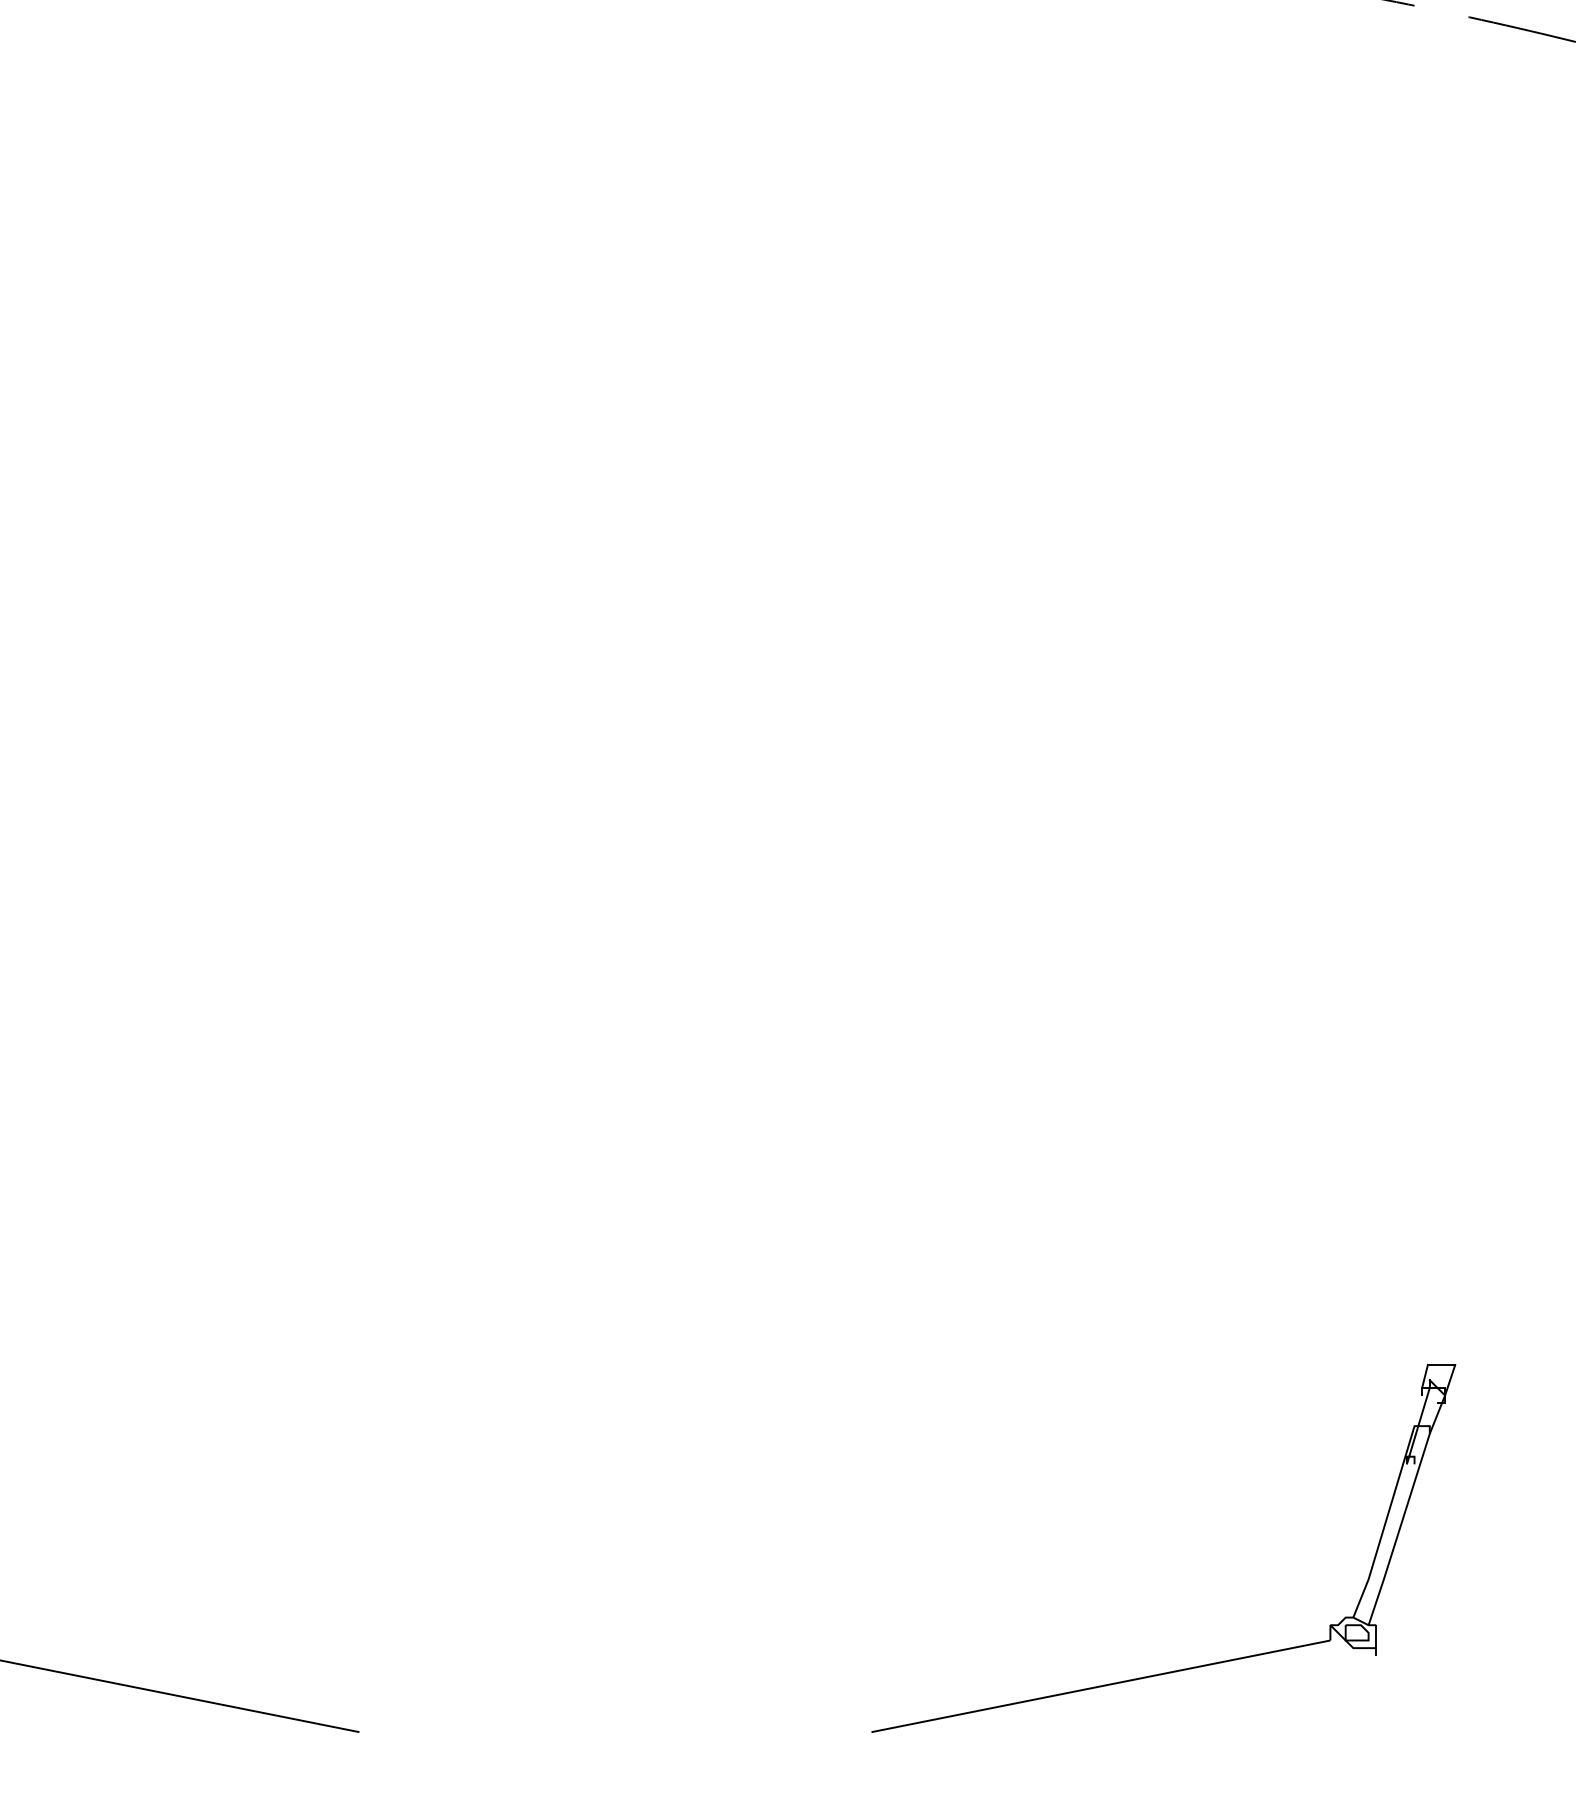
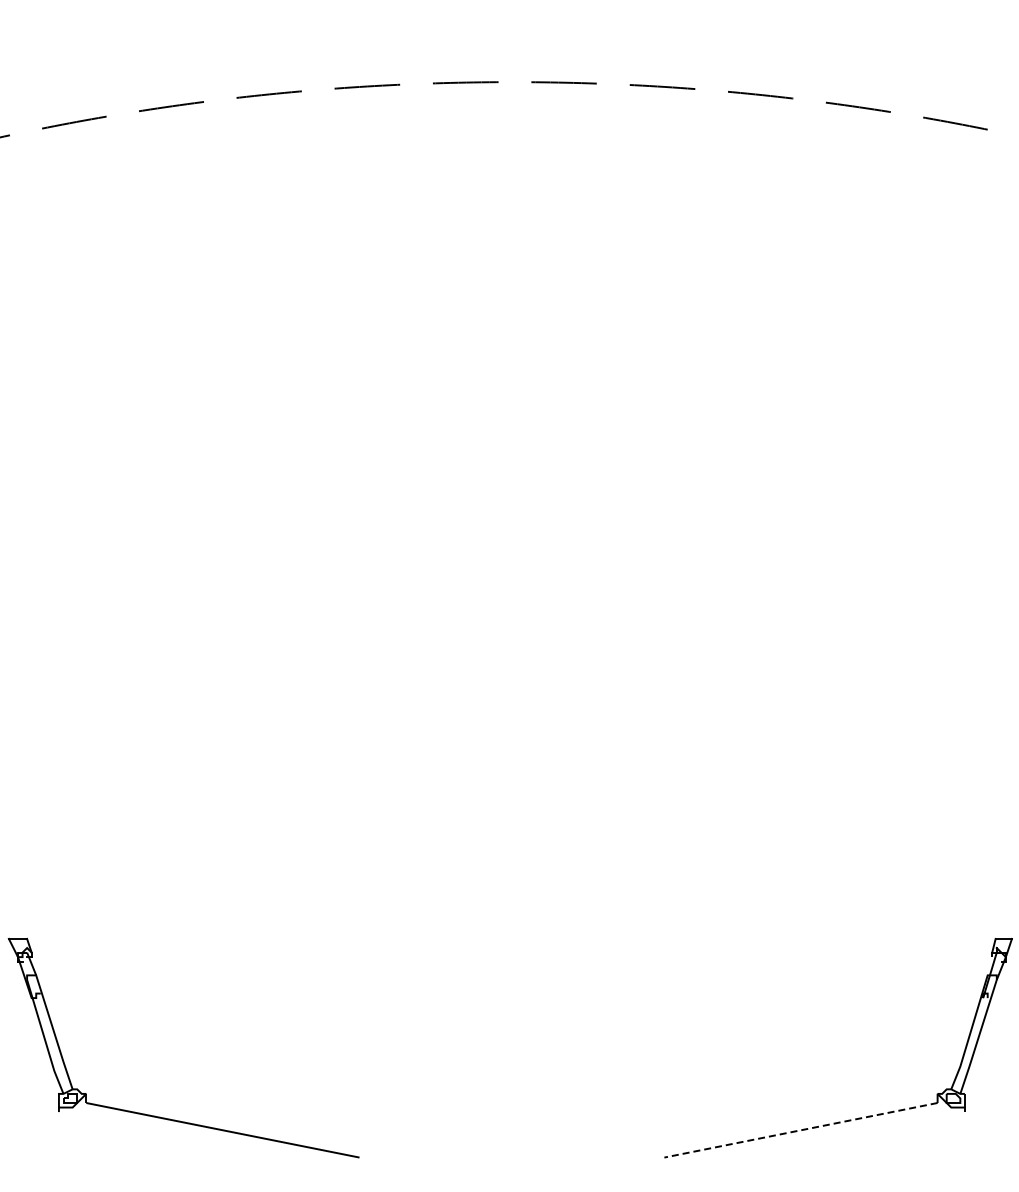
line: (1100, 1686) -> (800, 1130), solid -> dashed

